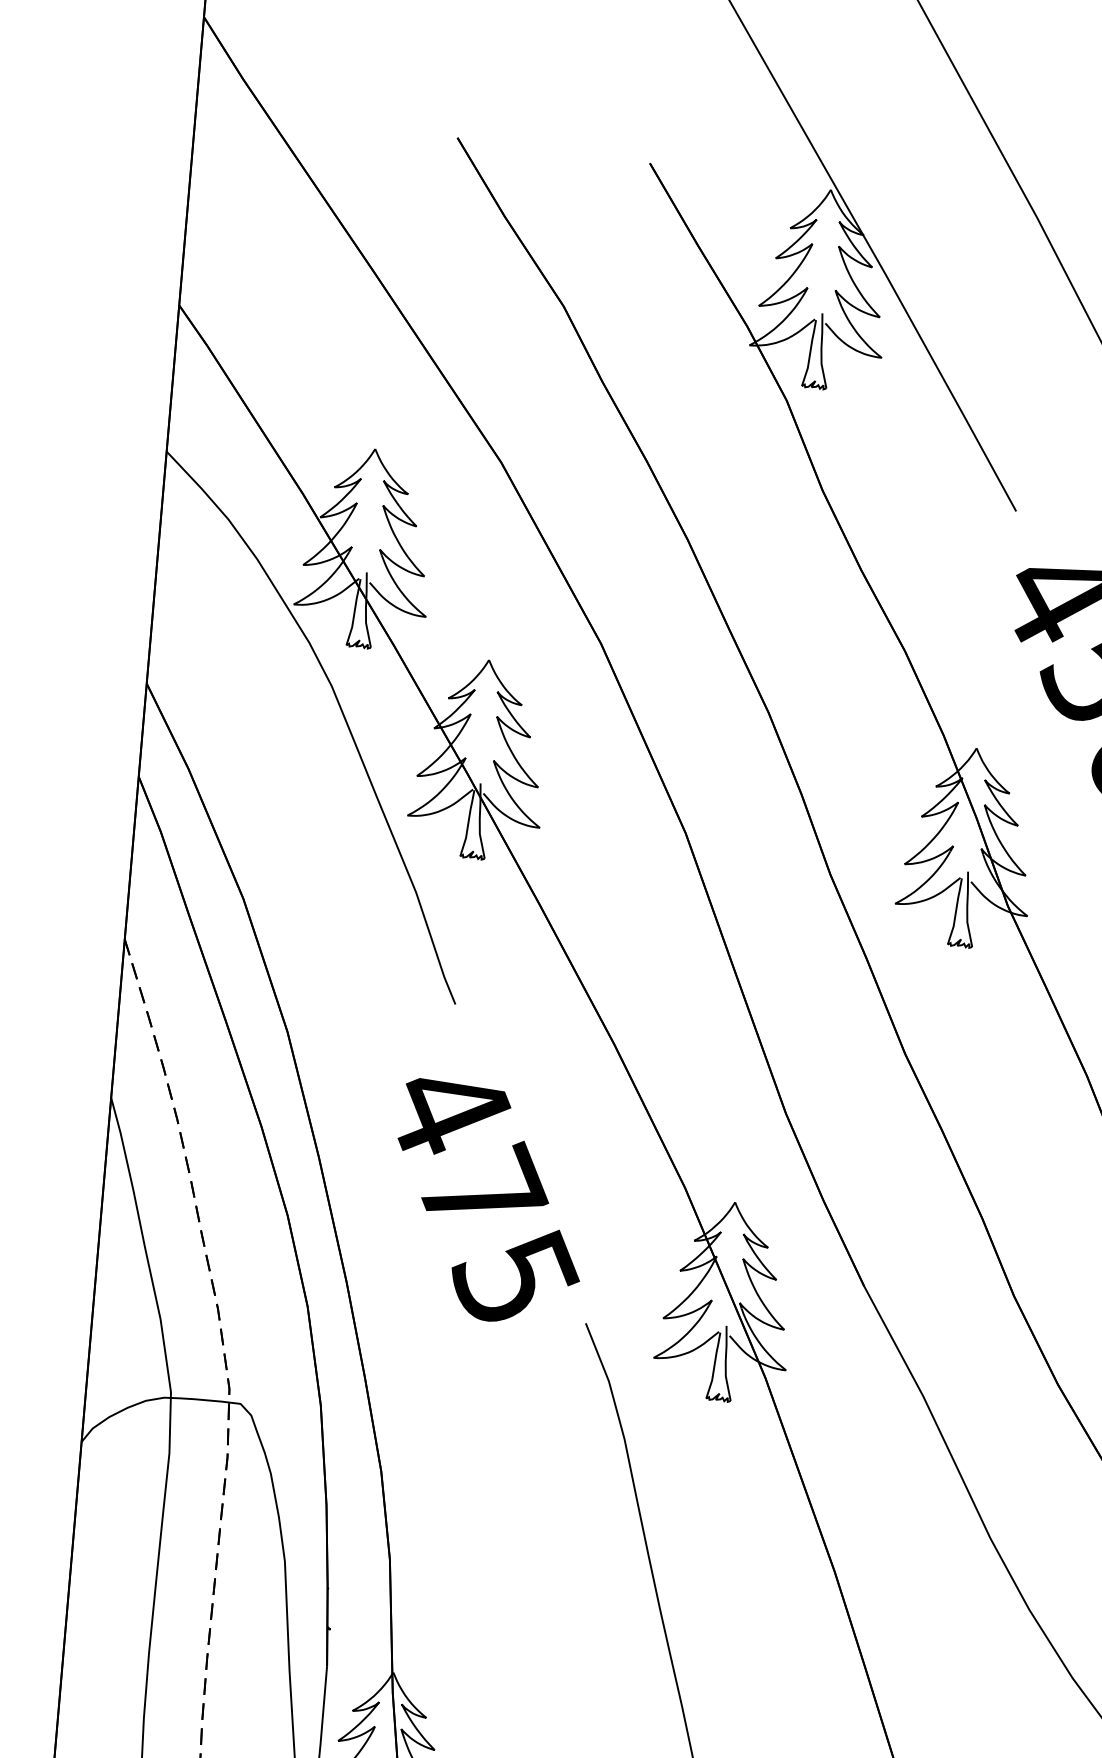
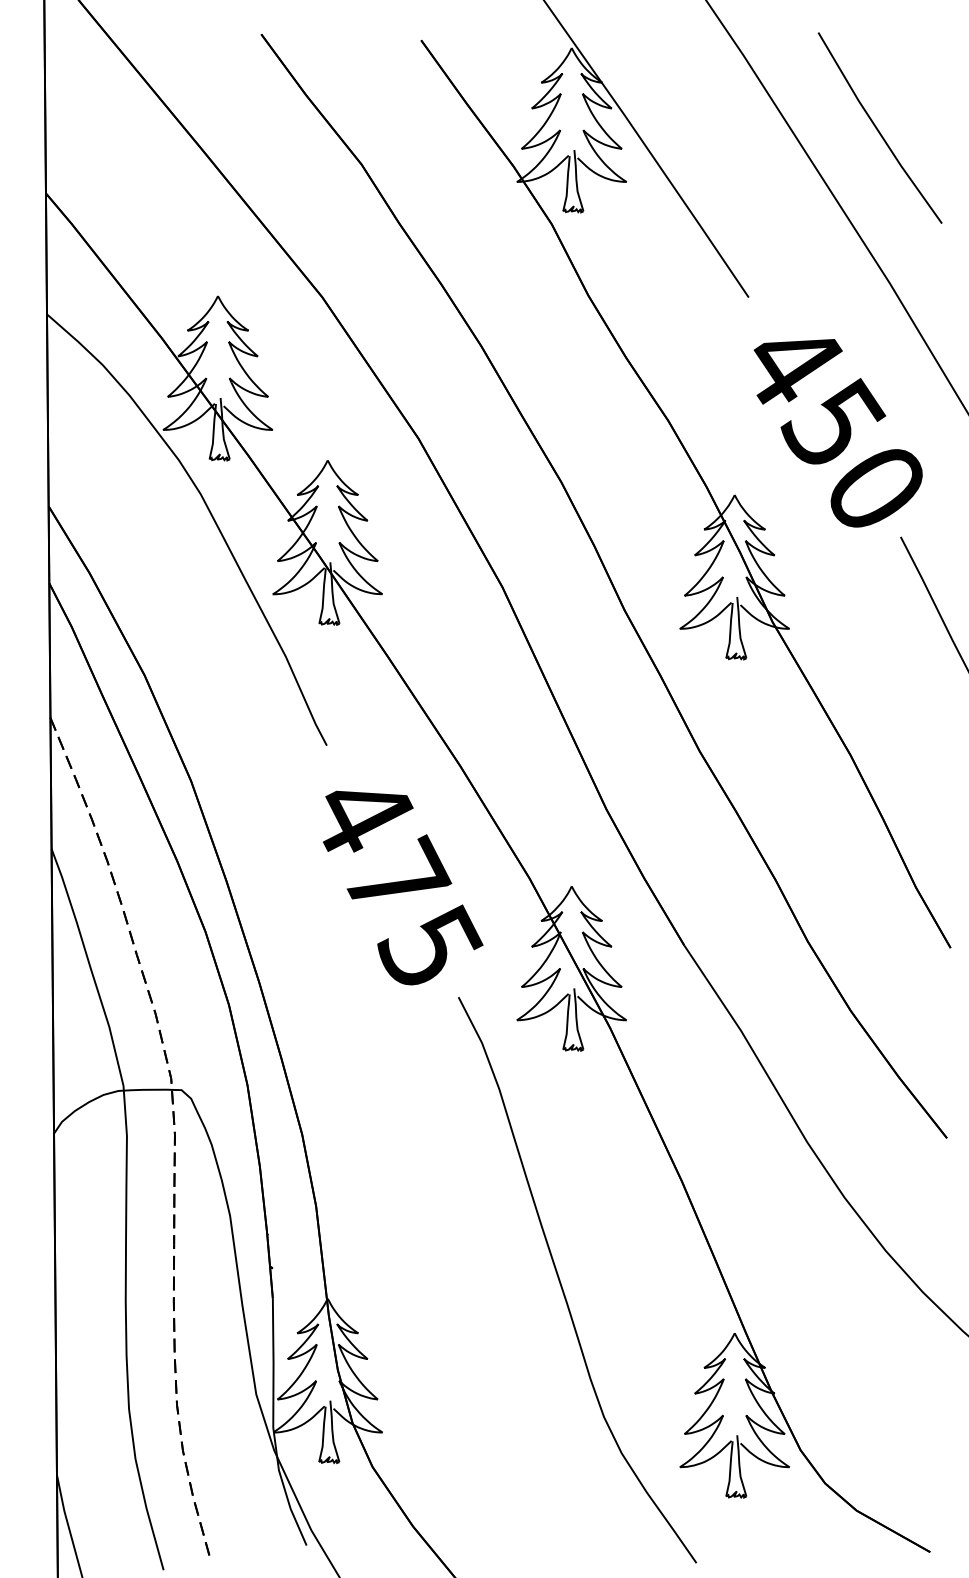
text: (489, 1202) -> (403, 887), moved

